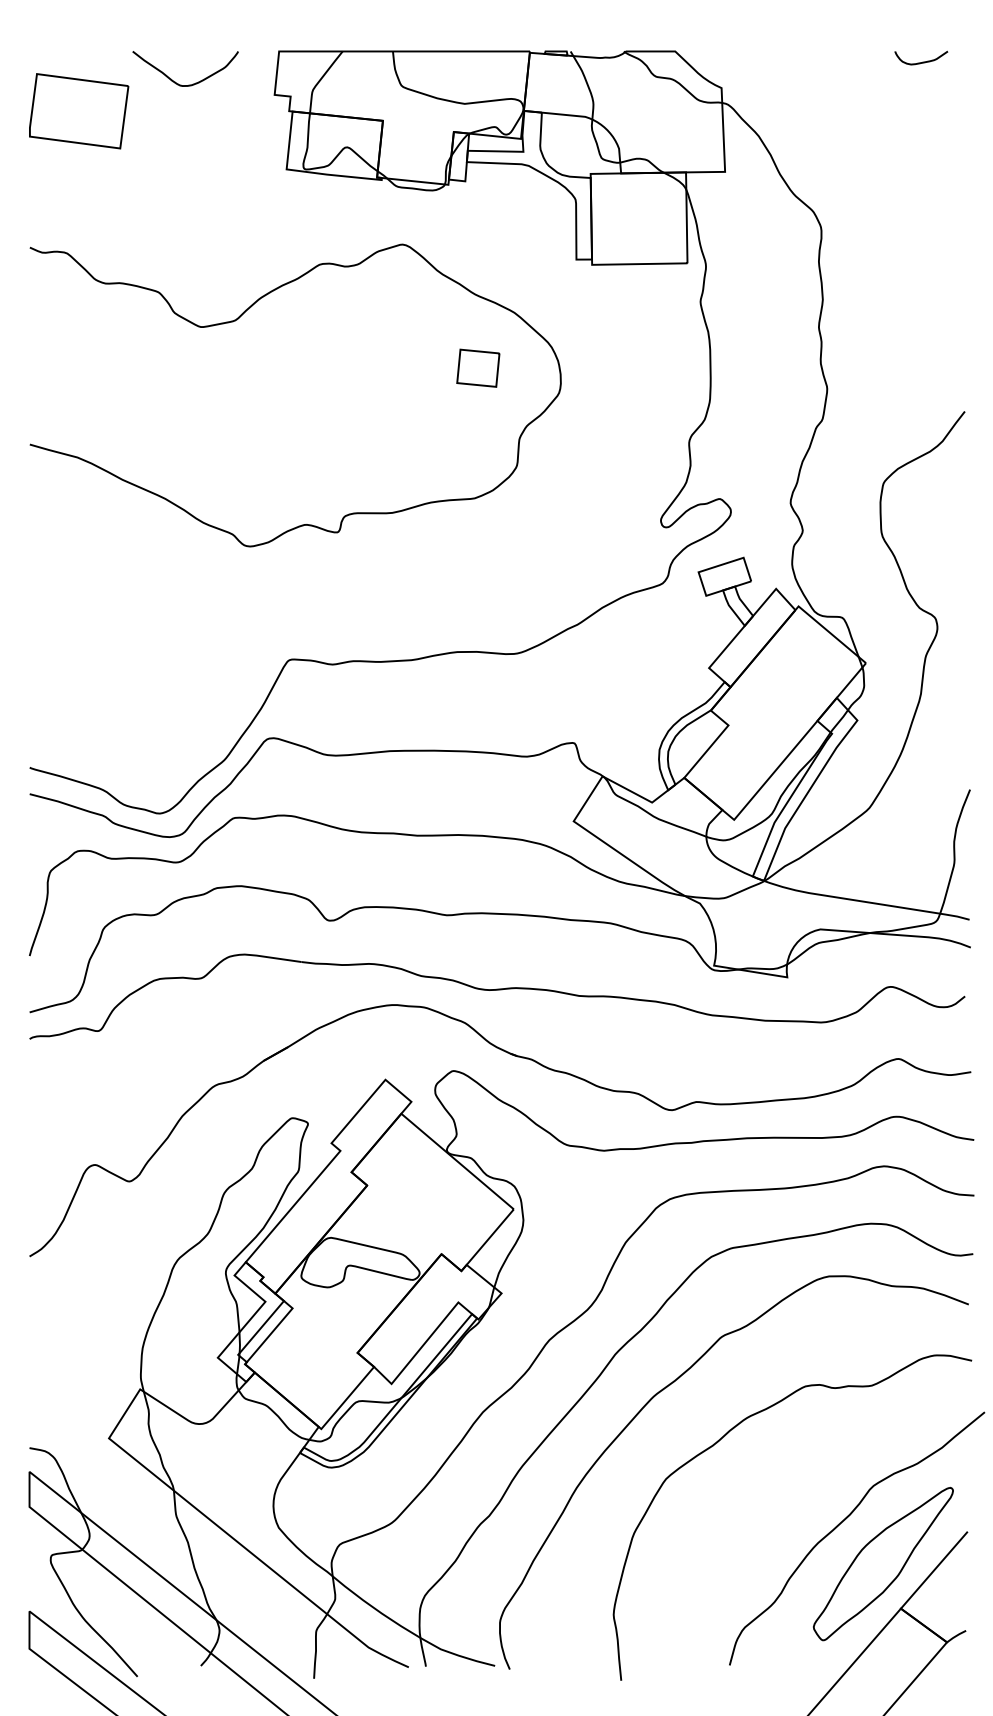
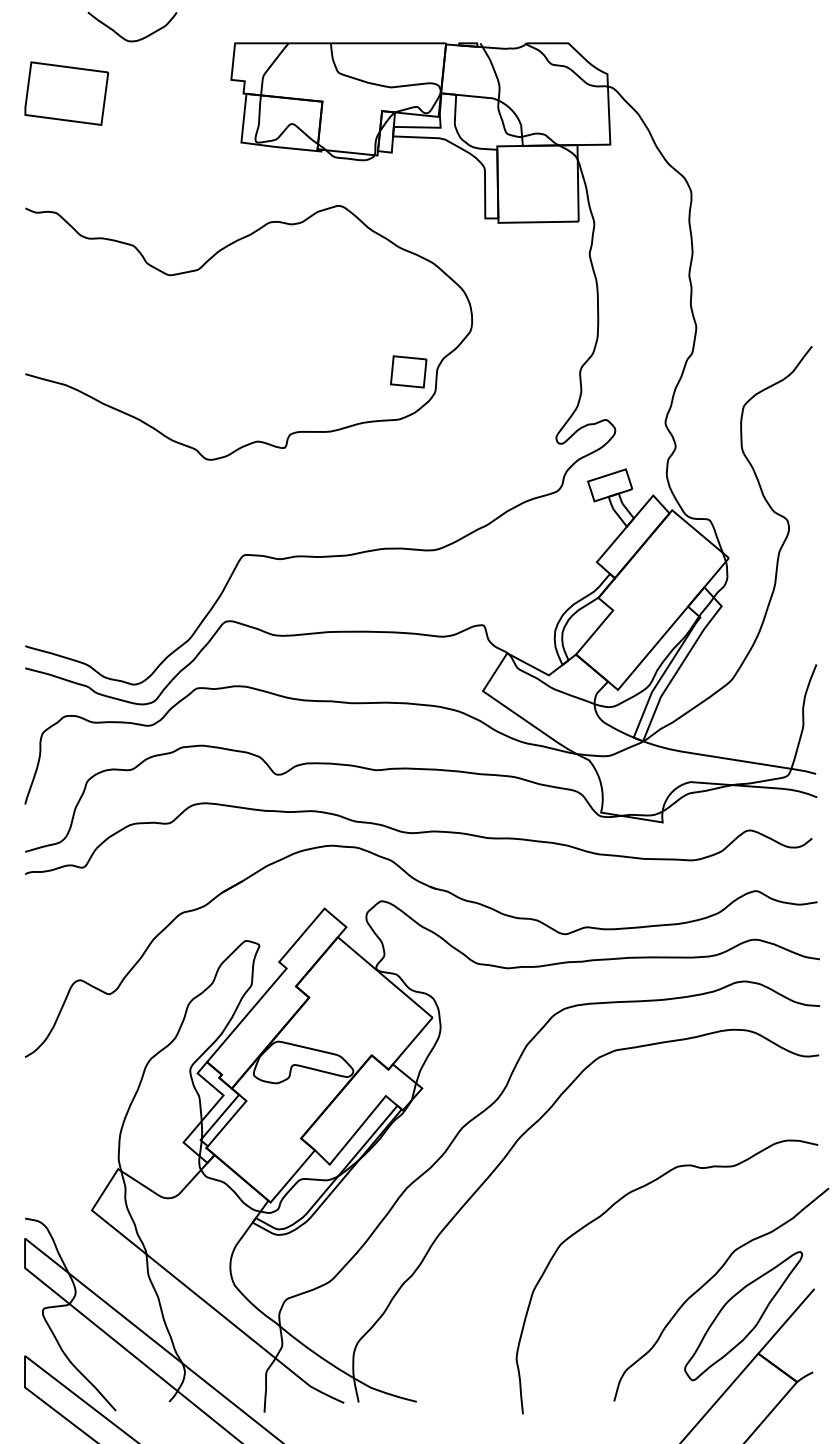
curve: (922, 61) -> (776, 51), removed
curve: (177, 82) -> (125, 38), moved
part: (478, 367) -> (408, 371), moved
curve: (671, 1385) -> (565, 1165), removed

